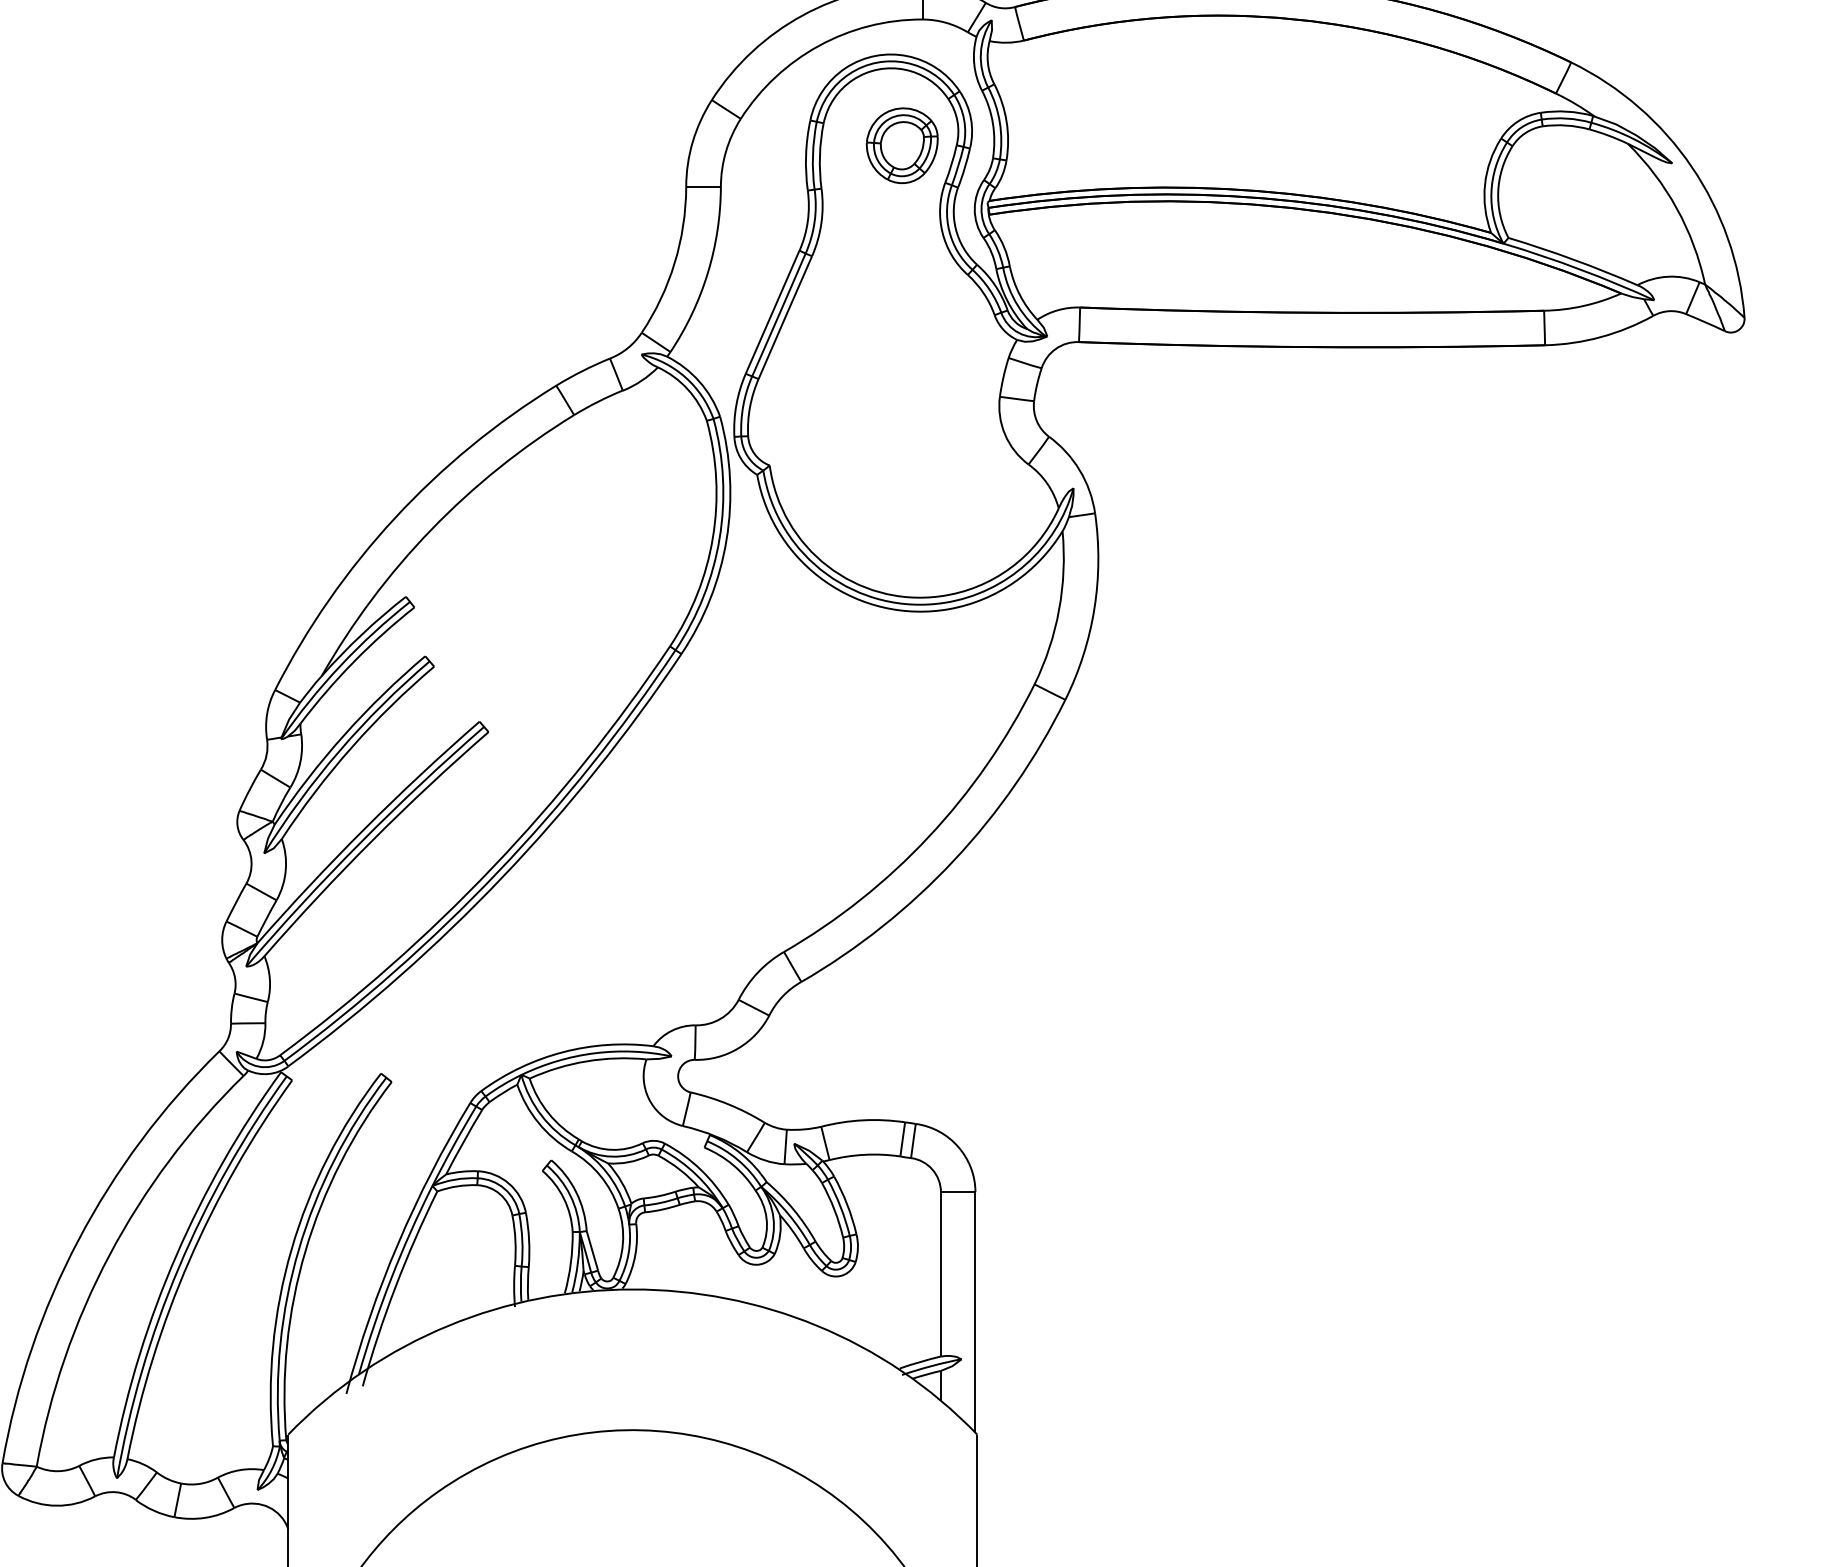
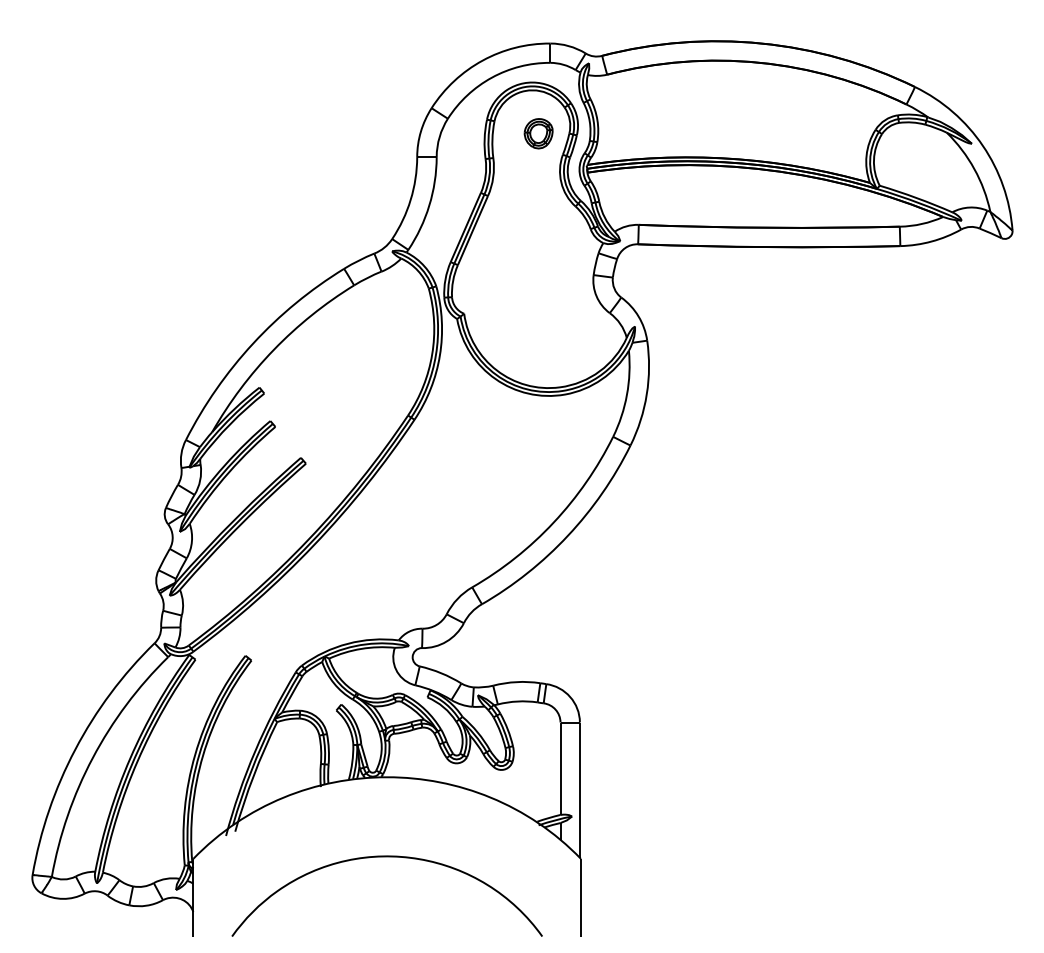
part: (901, 145) -> (538, 133), size x0.7

